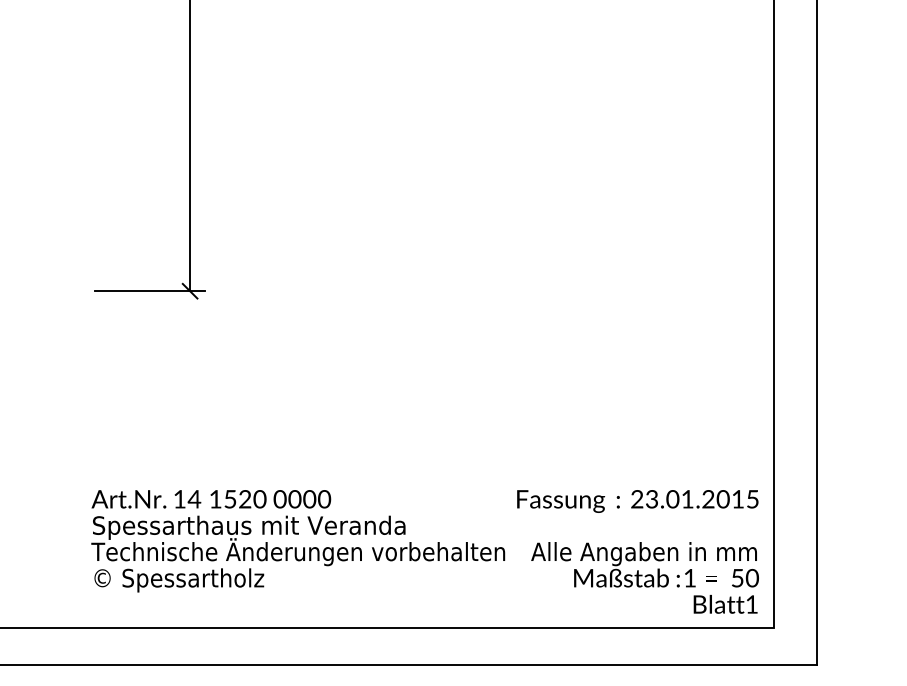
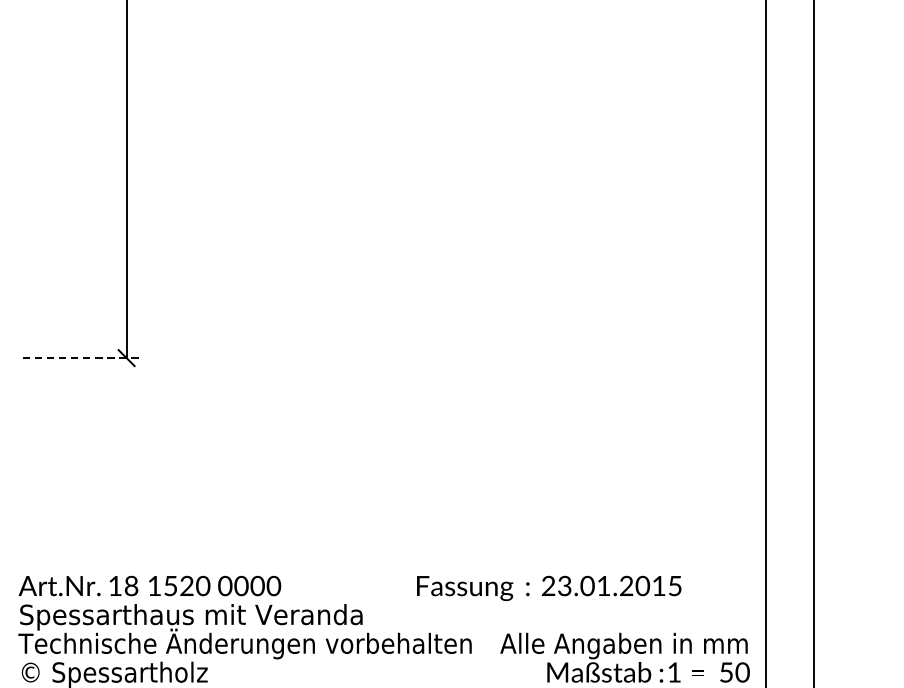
line: (149, 291) -> (82, 358), solid -> dashed
text: (194, 499) -> (131, 586), 14 -> 18
text: (637, 501) -> (548, 588), moved

